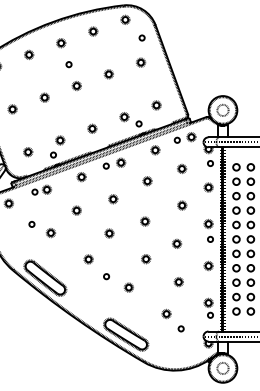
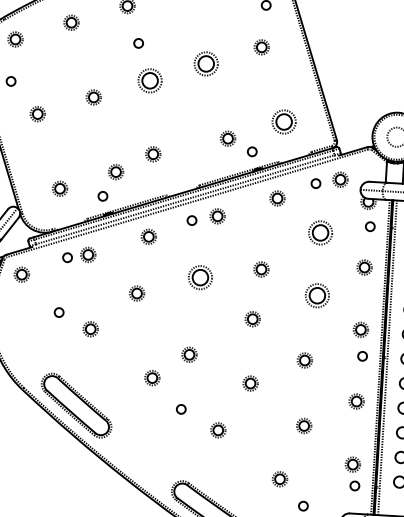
part: (108, 74) -> (205, 64), size x1.6
part: (76, 85) -> (149, 79), size x1.6
part: (156, 105) -> (283, 122), size x1.6
part: (92, 128) -> (153, 153), moved
part: (182, 168) -> (321, 232), size x1.6
part: (147, 181) -> (261, 269), moved
part: (113, 199) -> (200, 278), size x1.6
part: (182, 205) -> (318, 295), size x1.6
part: (109, 233) -> (189, 354), moved

